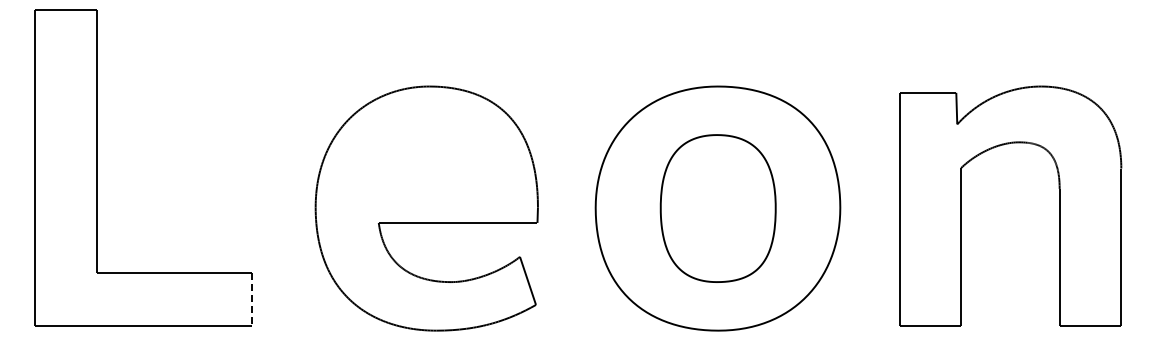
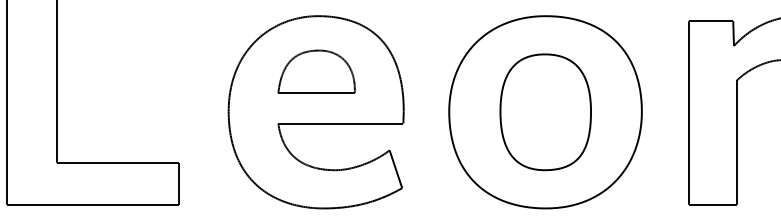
part: (427, 156) -> (316, 71), added
line: (252, 300) -> (178, 184), dashed -> solid

